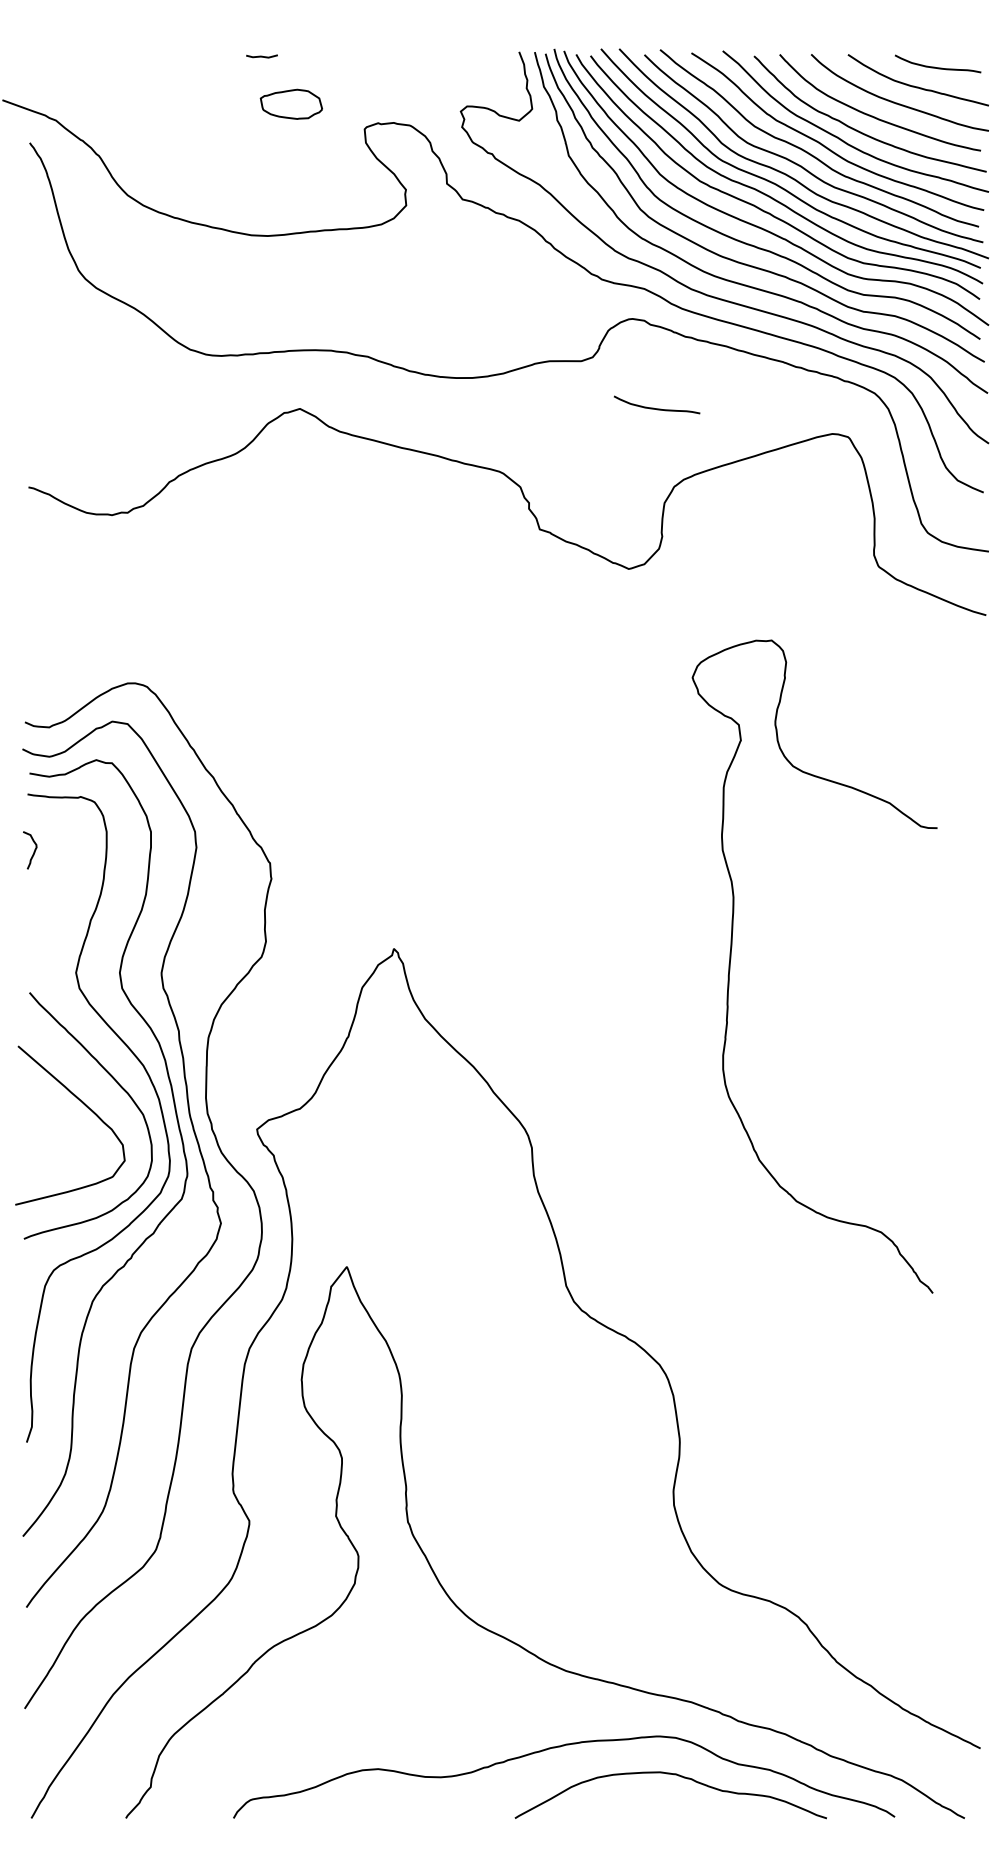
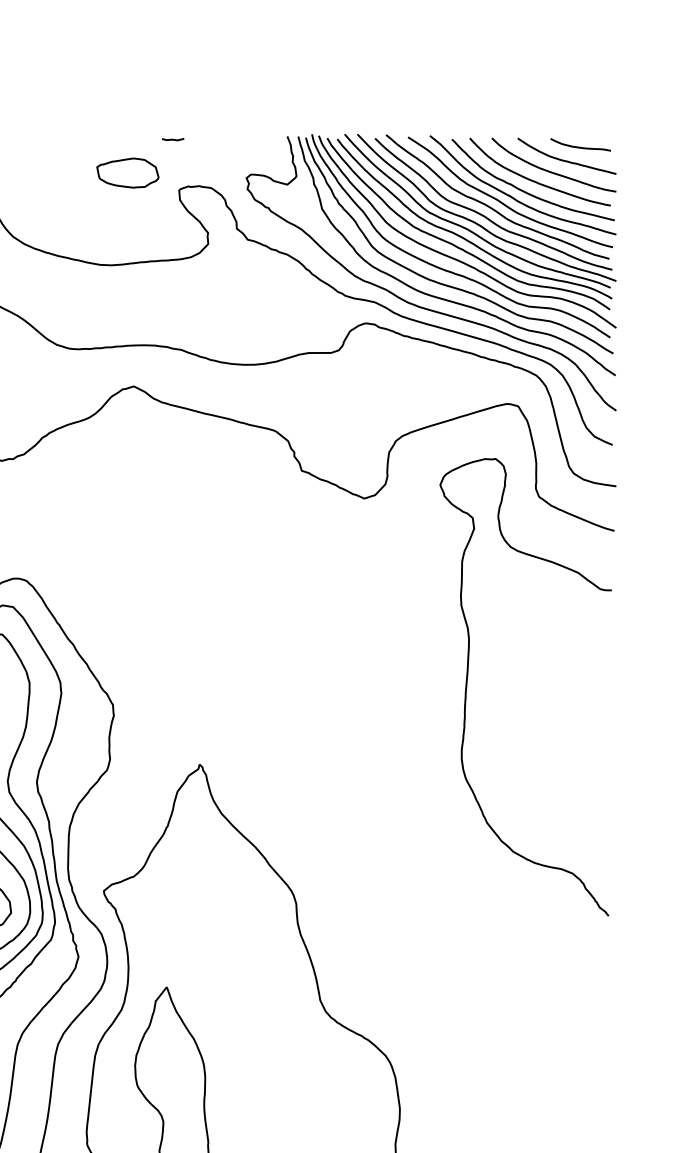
line: (261, 56) -> (172, 139), moved
part: (291, 104) -> (127, 173), size x1.43
curve: (657, 408) -> (384, 386), removed
curve: (731, 959) -> (467, 682), moved

